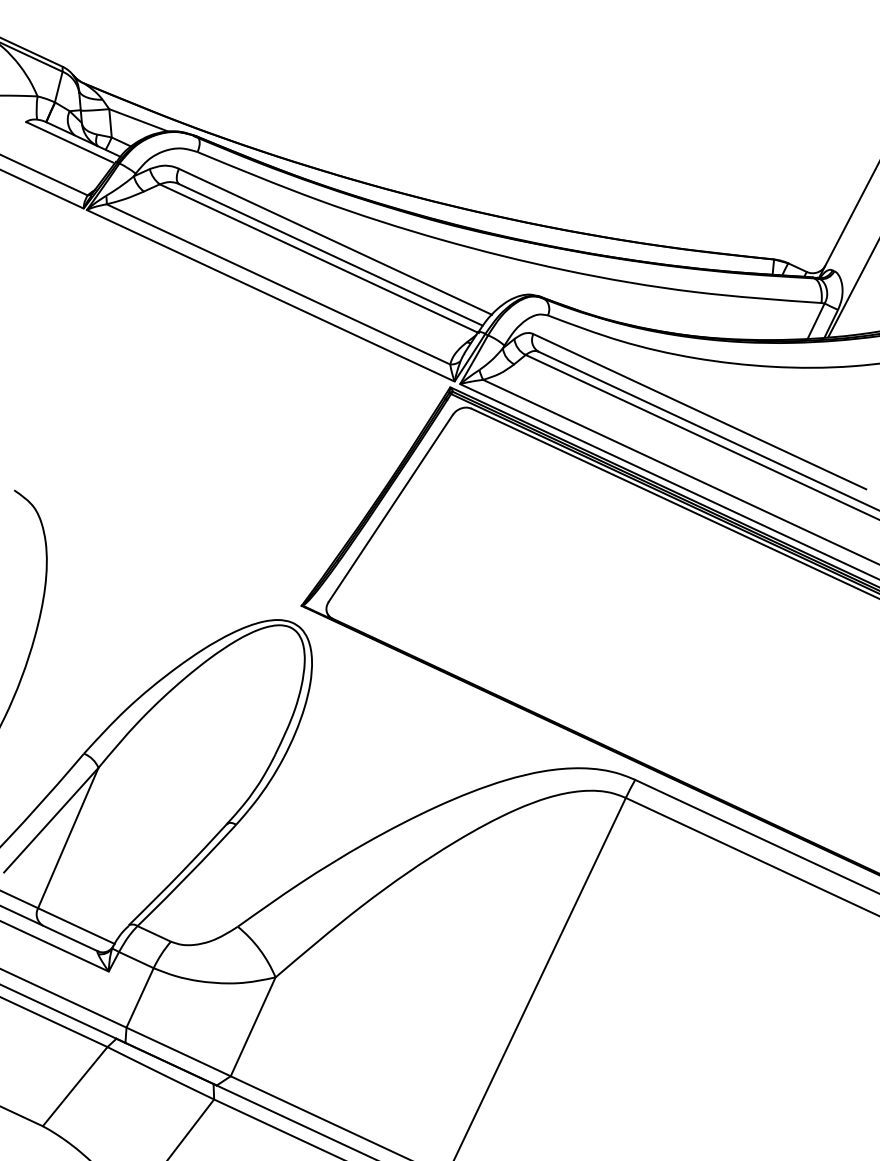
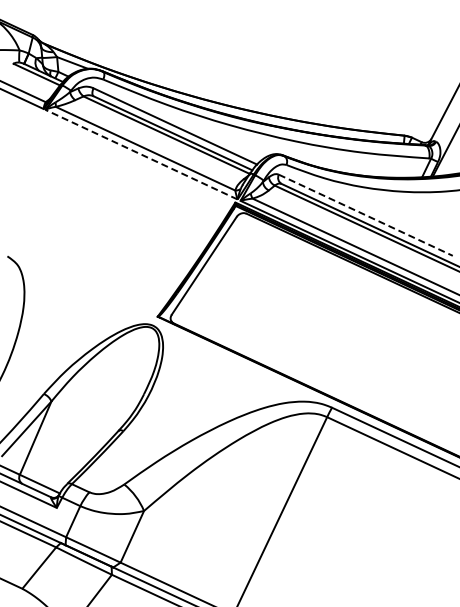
line: (270, 295) -> (141, 154), solid -> dashed
line: (699, 412) -> (365, 215), solid -> dashed

